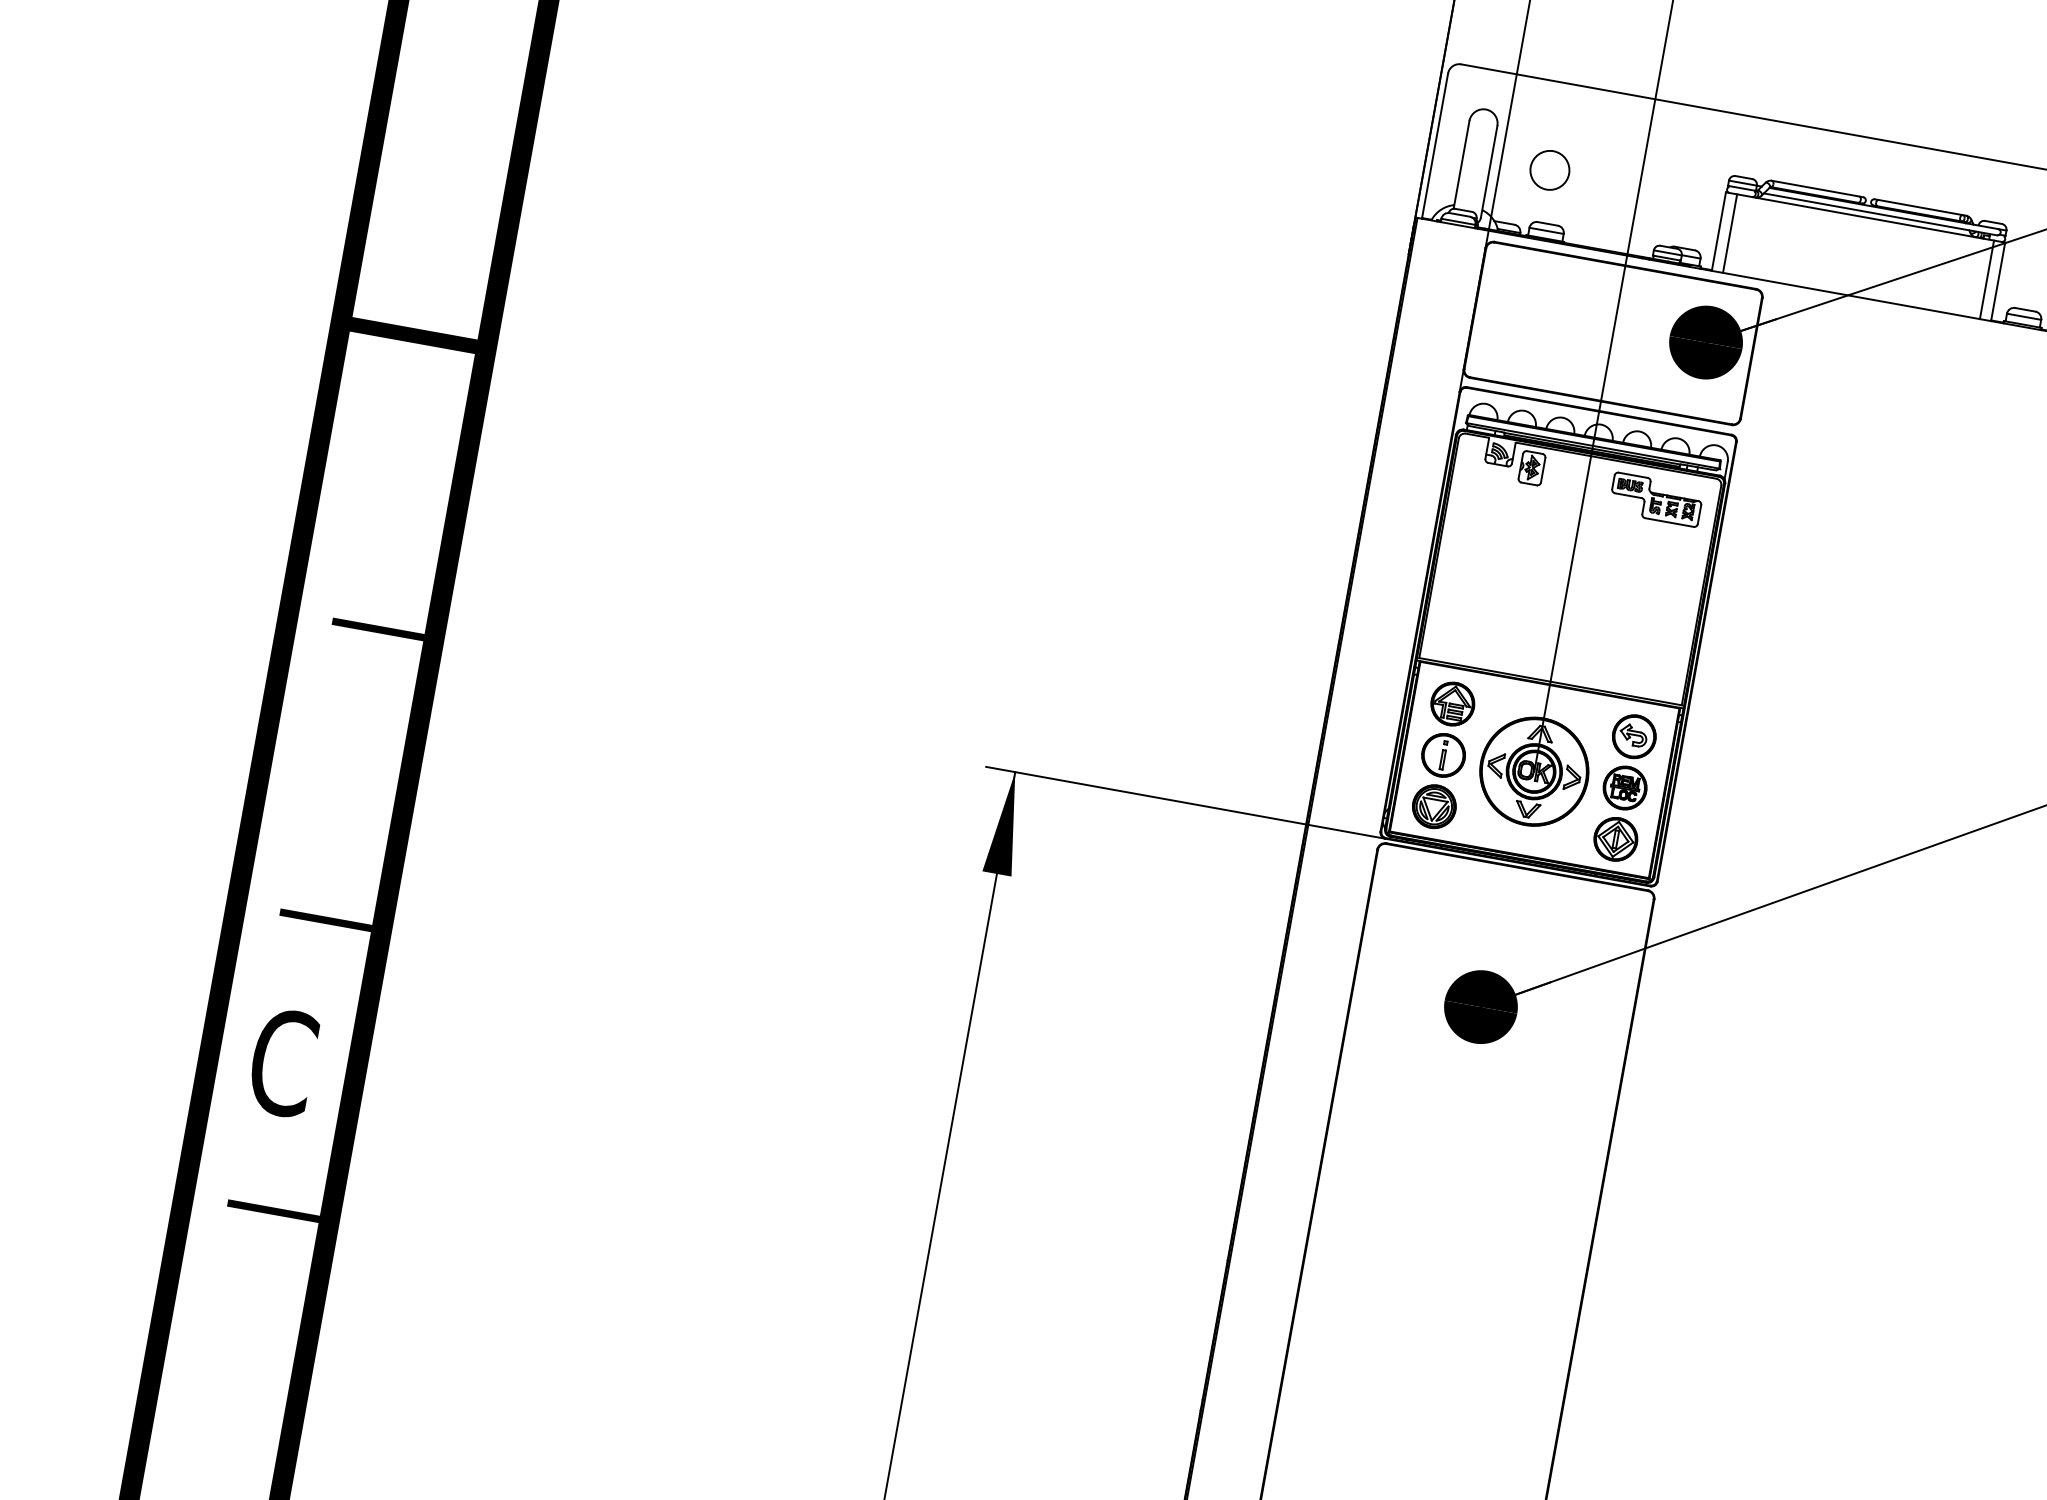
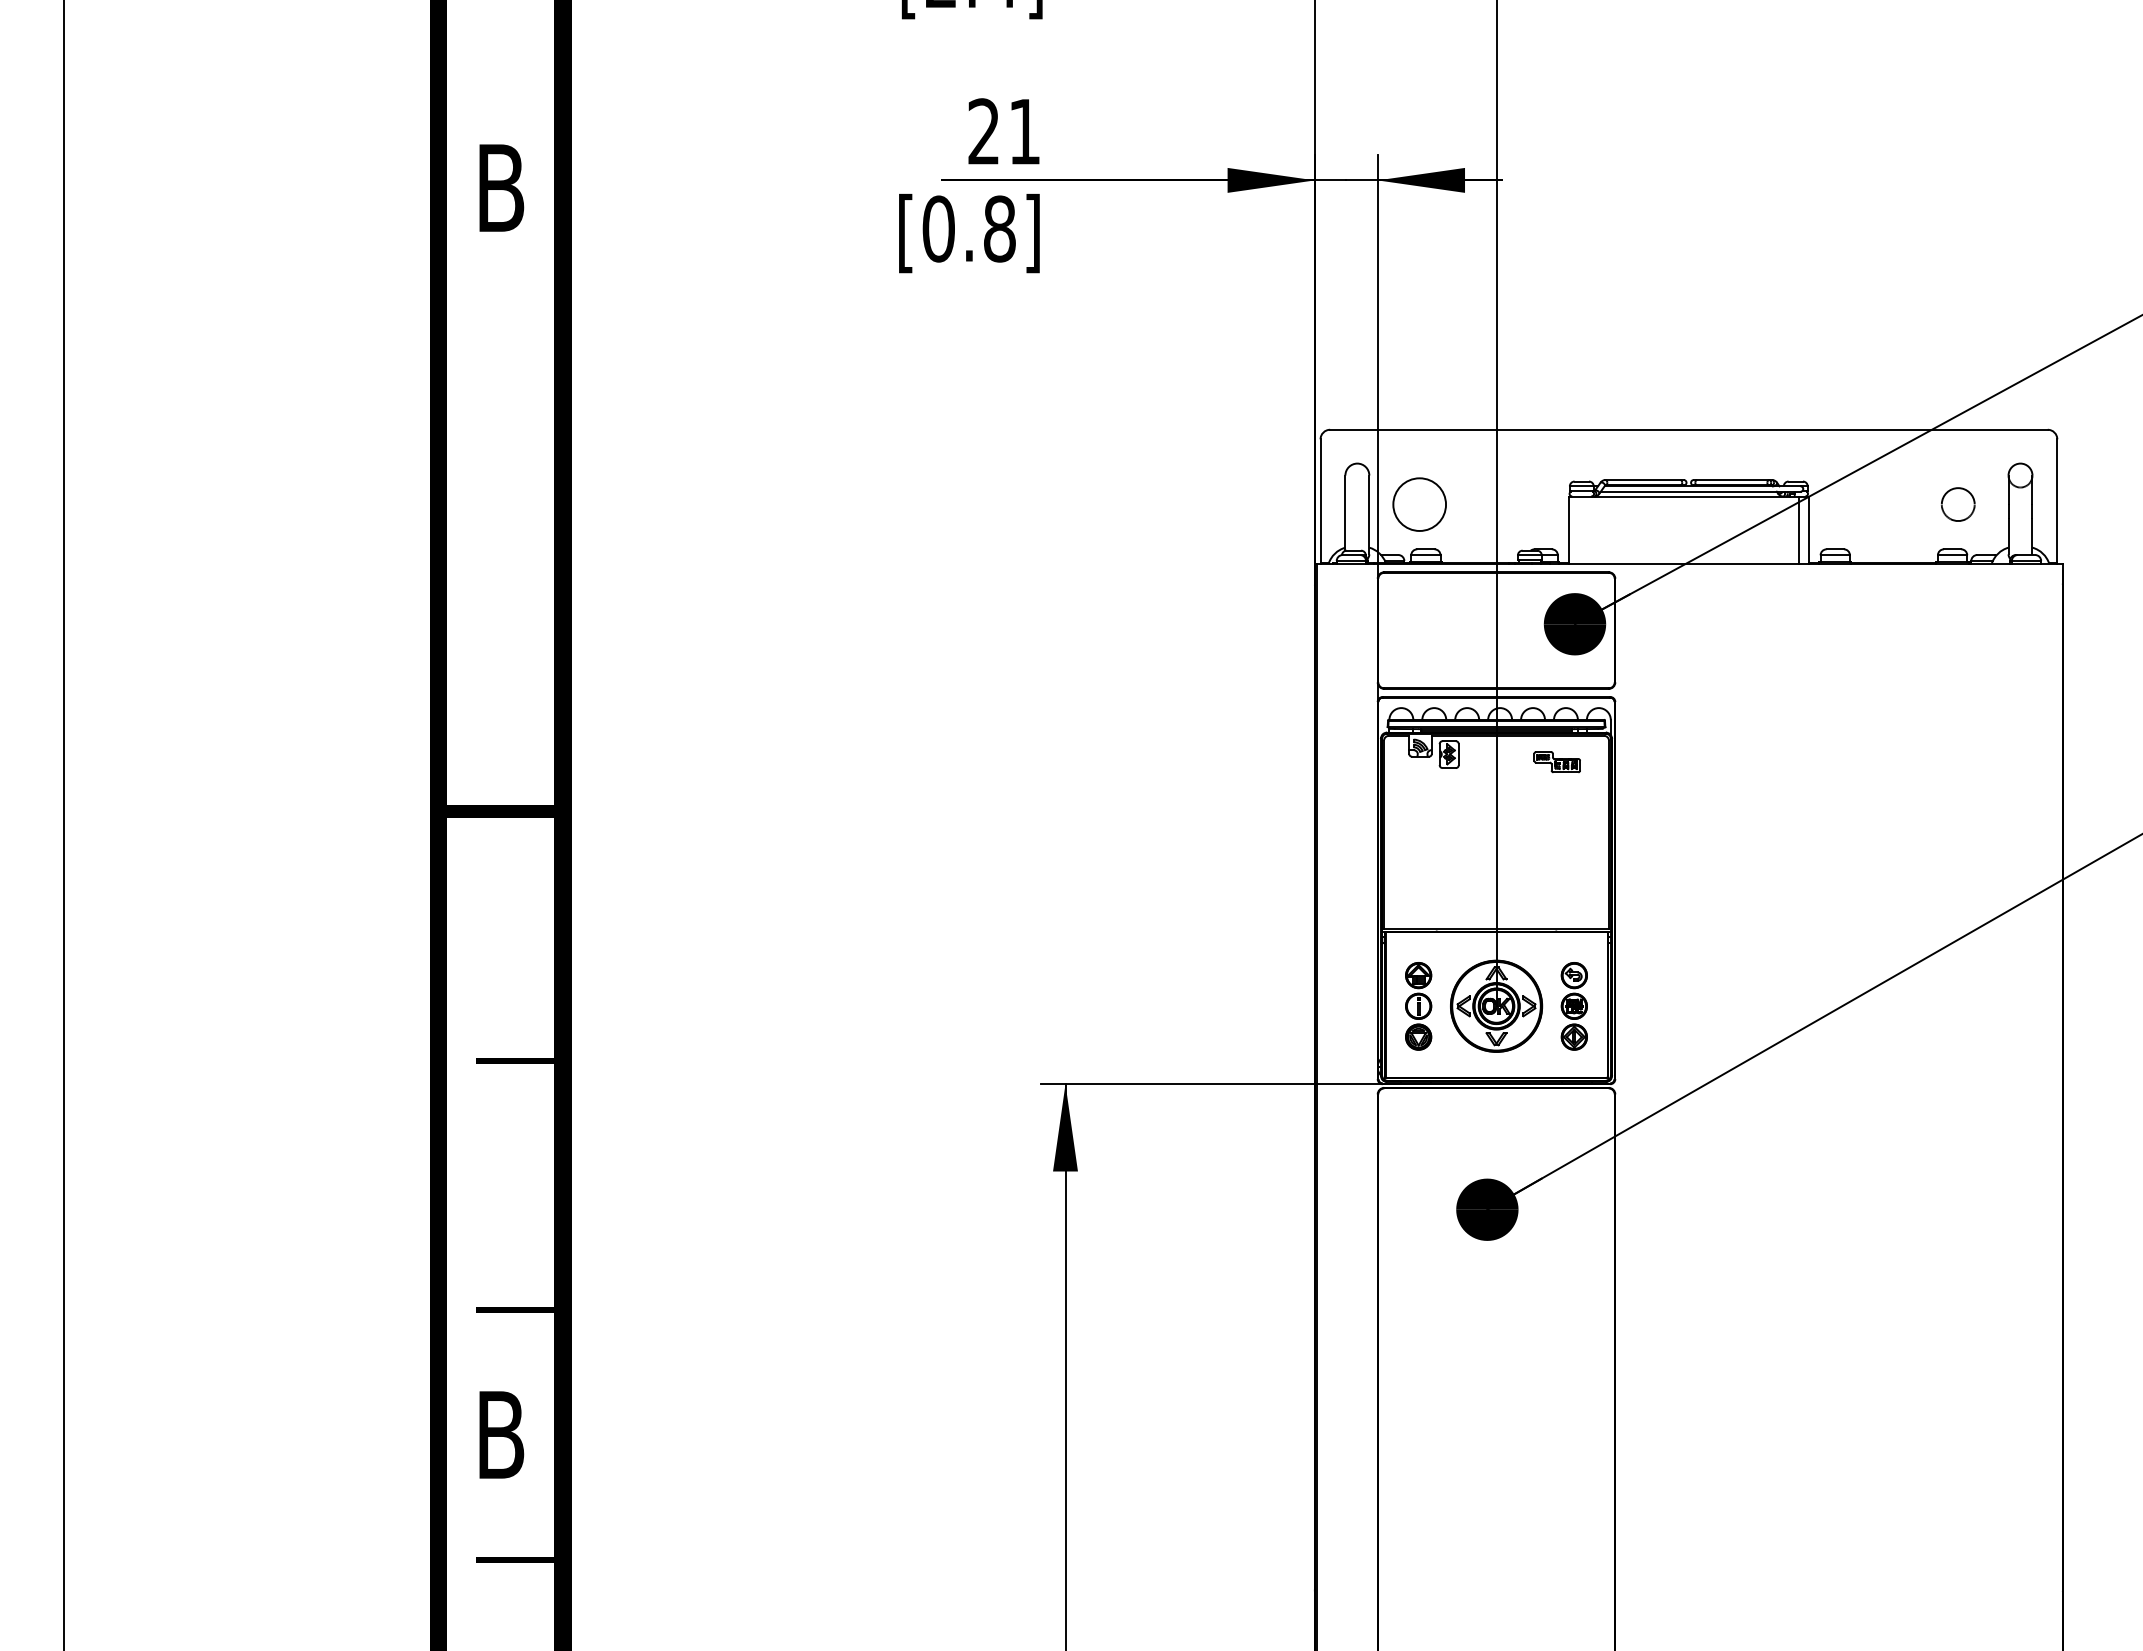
circle: (1549, 170) -> (1419, 504), size x1.6
line: (1730, 232) -> (1578, 529), removed
part: (1656, 498) -> (1557, 761), size x0.6
part: (1443, 755) -> (1418, 1006), size x0.7
part: (1625, 788) -> (1574, 1006), size x0.7
text: (282, 1062) -> (500, 1434), C -> B

